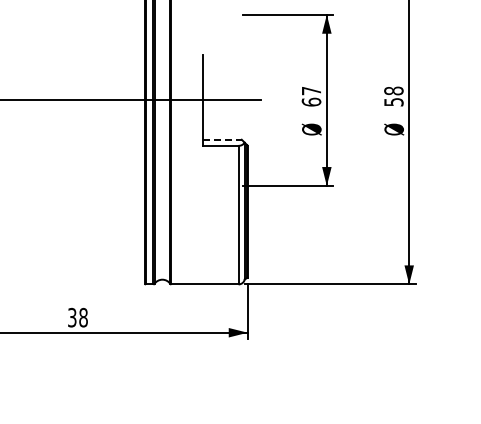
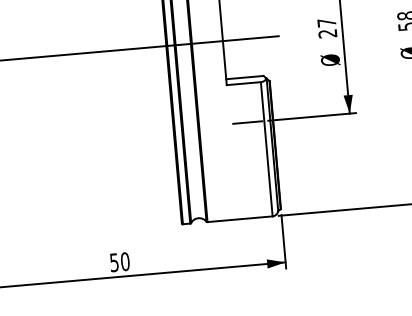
text: (311, 101) -> (327, 33), 67 -> 27
line: (223, 139) -> (245, 77), dashed -> solid
line: (221, 186) -> (247, 122), added
text: (77, 317) -> (119, 262), 38 -> 50

